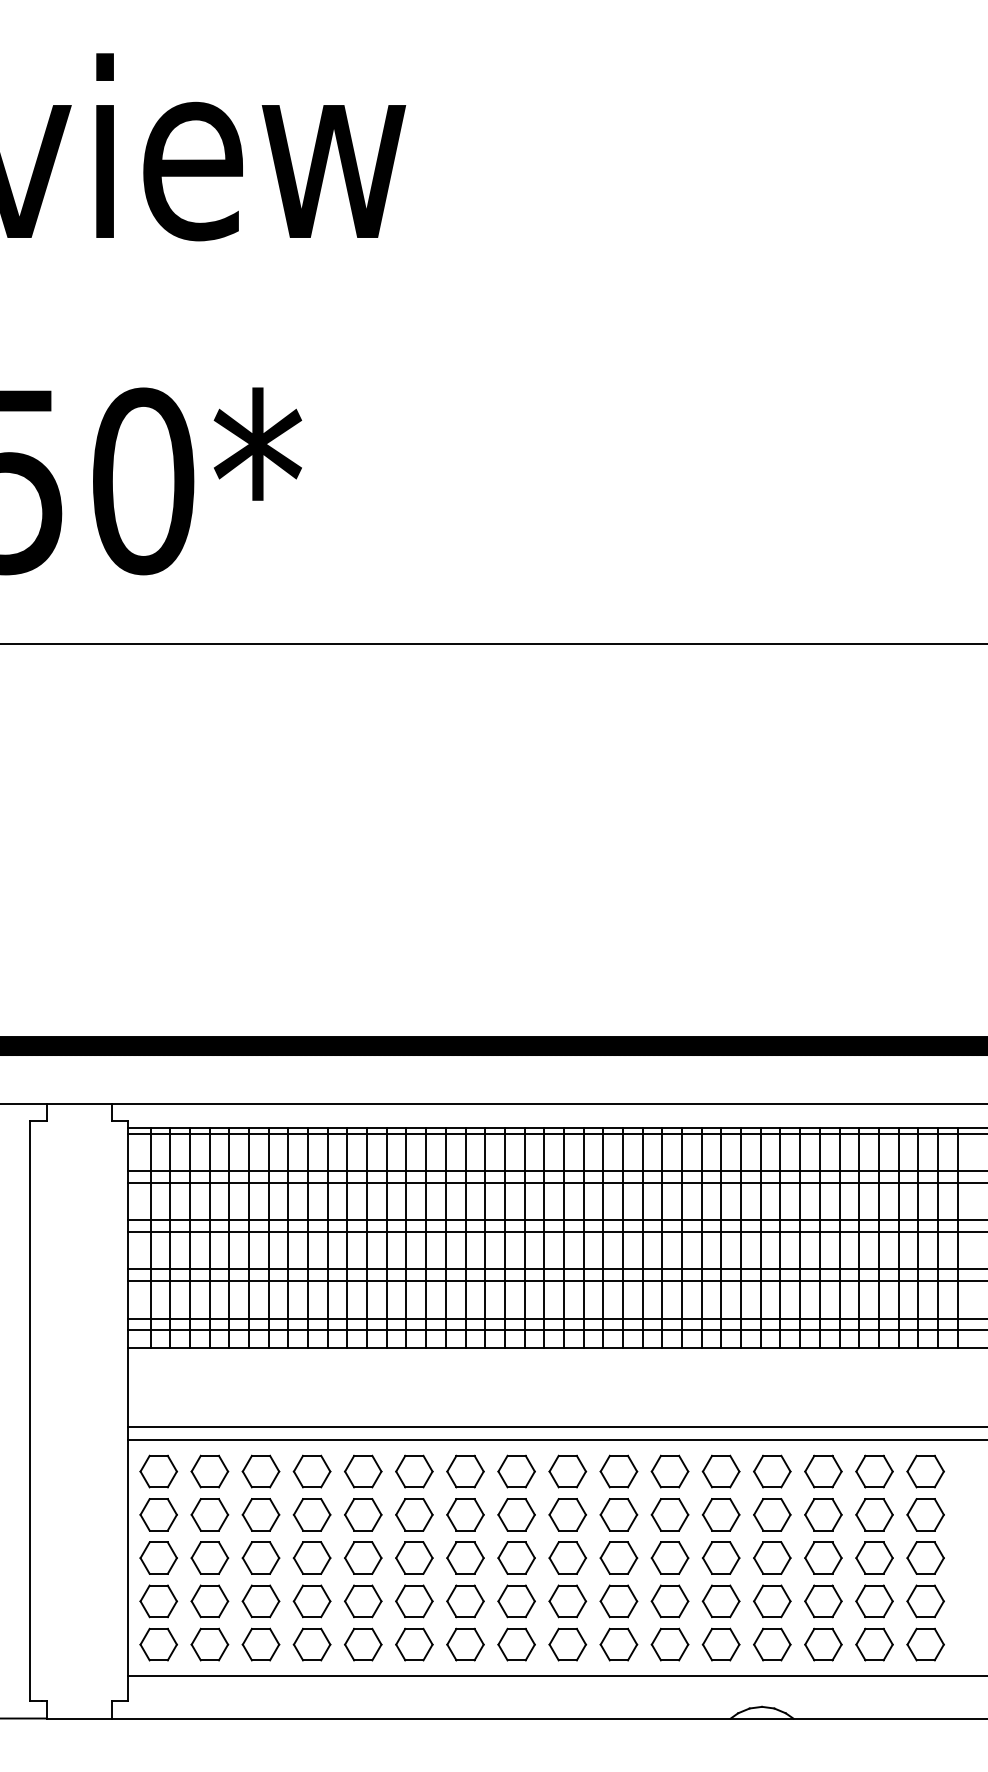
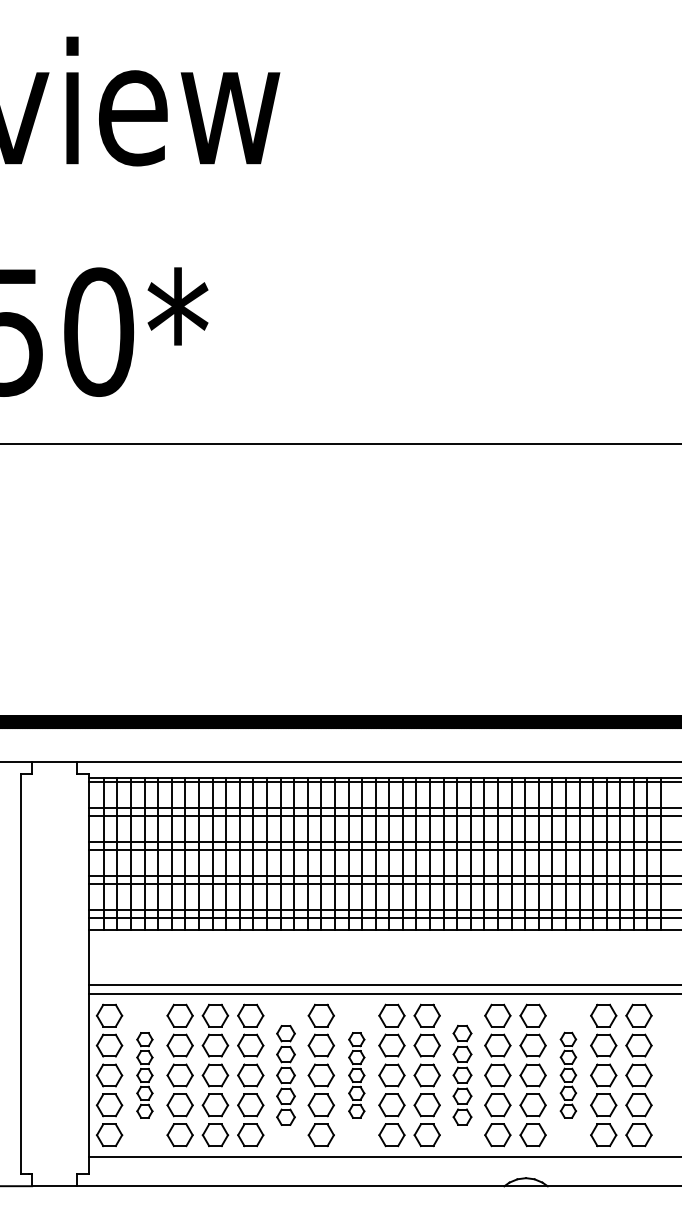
part: (670, 1556) -> (462, 1074), size x0.7
part: (823, 1556) -> (568, 1074), size x0.6
part: (209, 1558) -> (144, 1075), size x0.6
part: (413, 1558) -> (285, 1075), size x0.7
part: (516, 1558) -> (356, 1075), size x0.6

